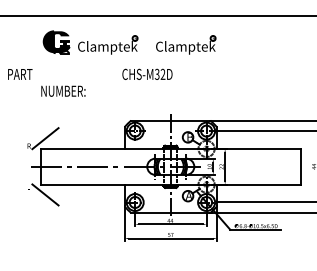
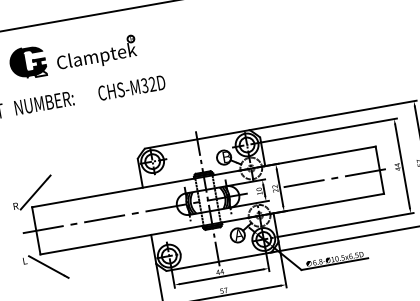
part: (186, 44) -> (200, 35), removed
text: (147, 73) -> (131, 86), moved
text: (63, 90) -> (44, 102), moved
line: (267, 166) -> (336, 177), added

